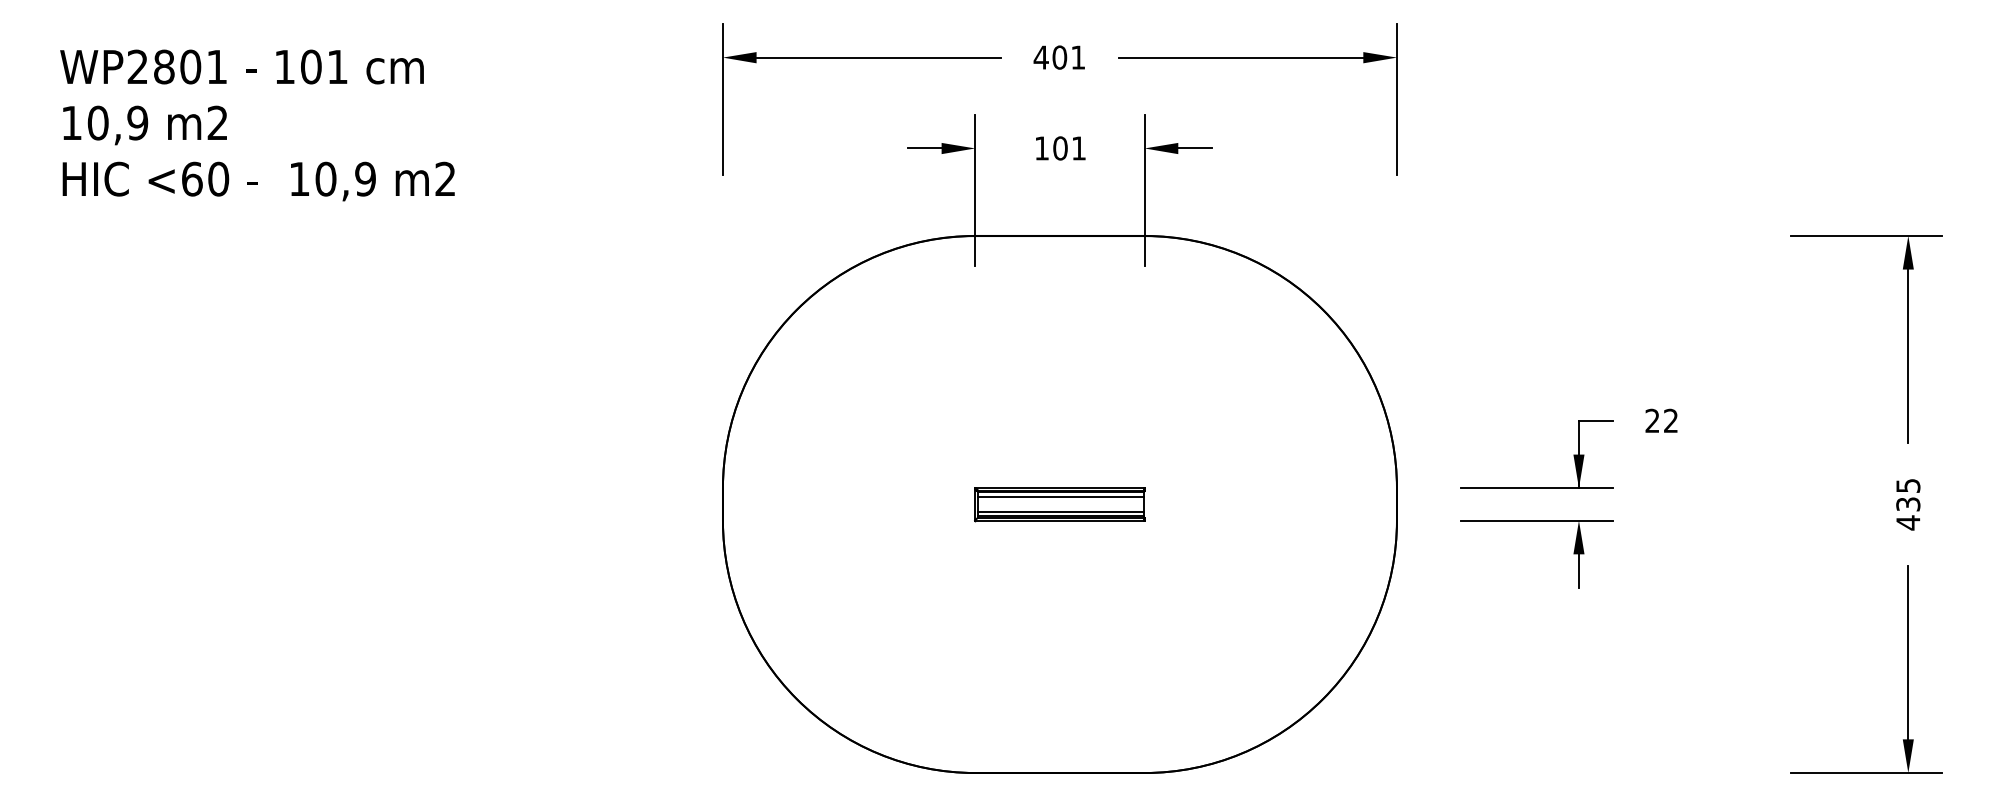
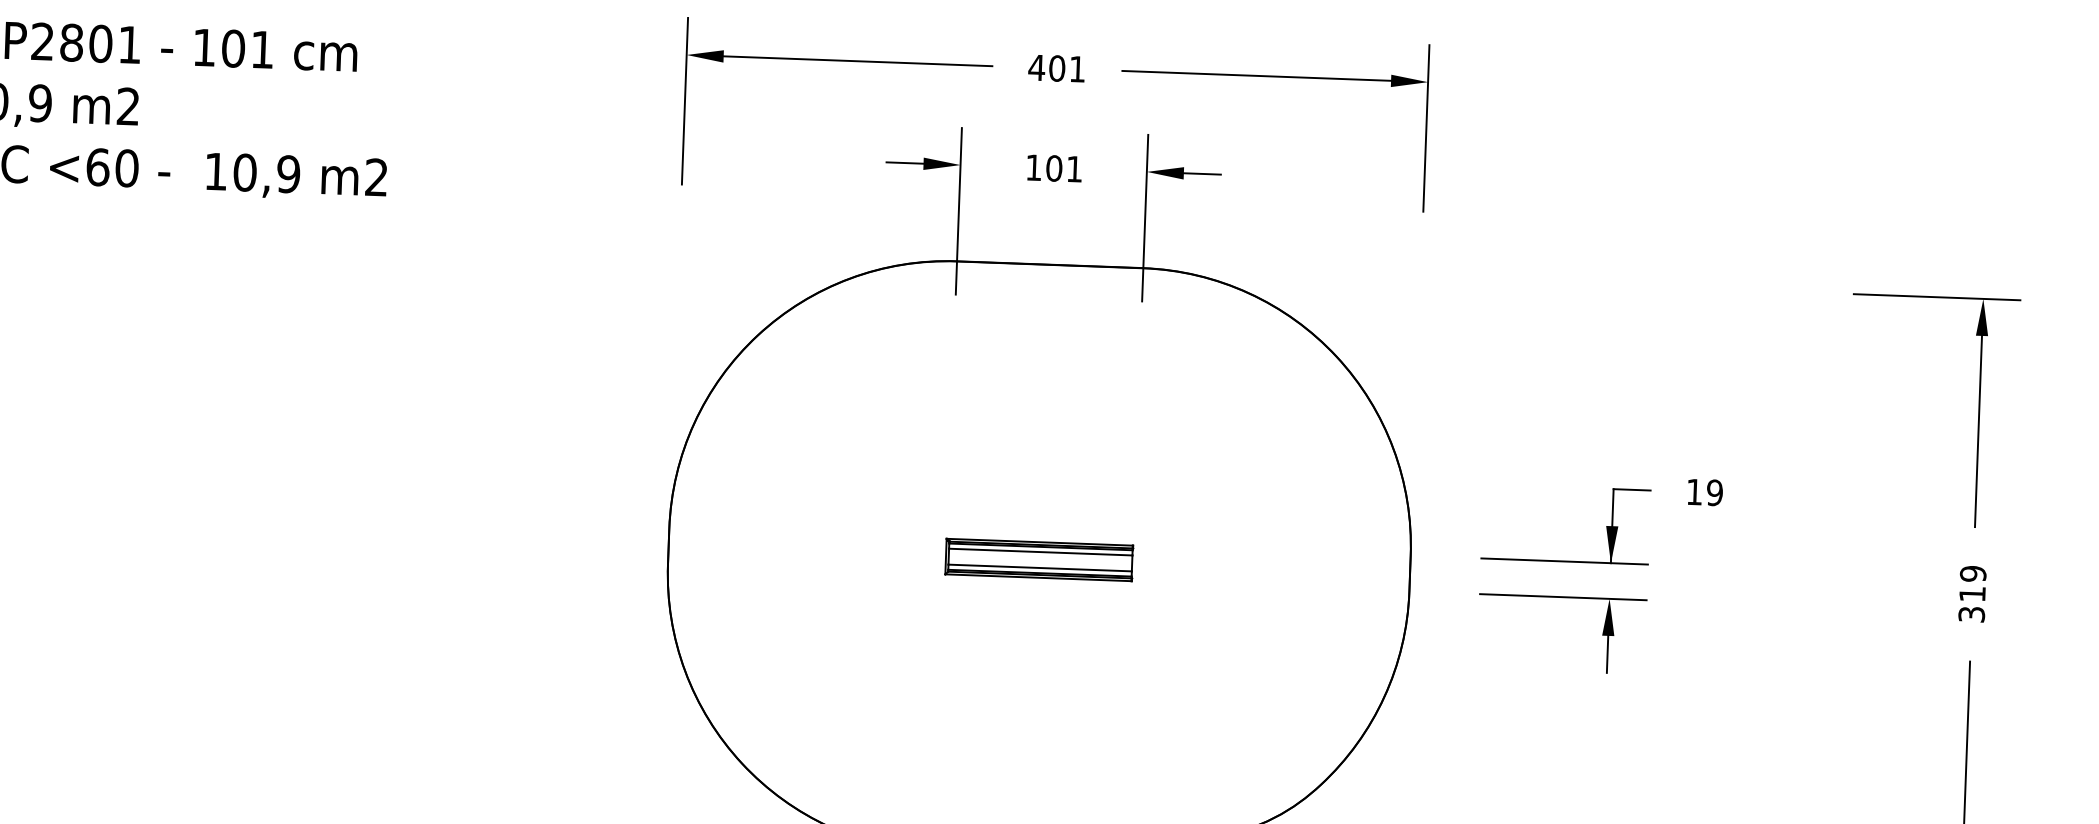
text: (1661, 420) -> (1704, 492), 22 -> 19
text: (1908, 504) -> (1972, 594), 435 -> 319

